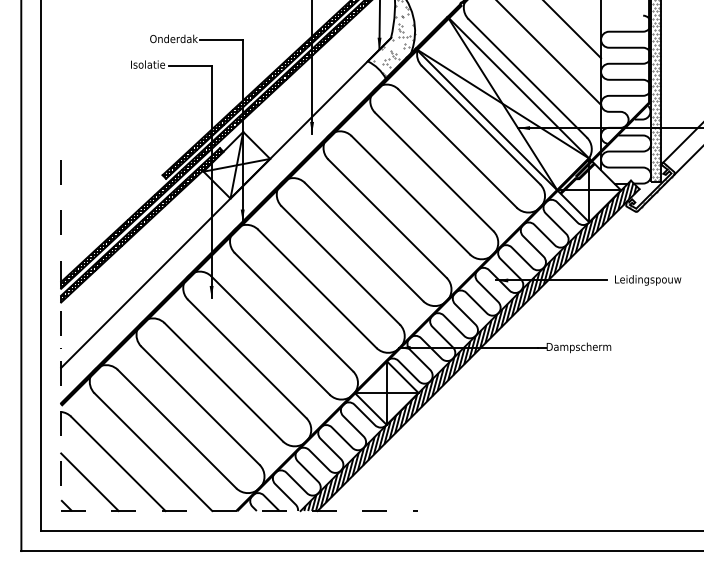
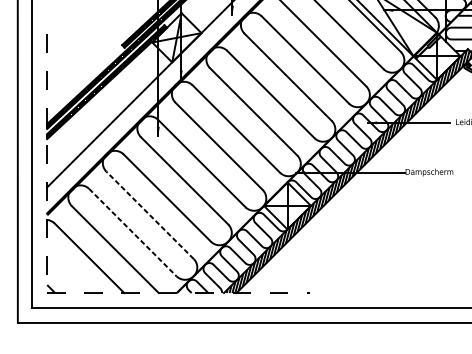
line: (200, 405) -> (150, 215), solid -> dashed
line: (177, 429) -> (133, 232), solid -> dashed
line: (89, 482) -> (68, 271), removed

